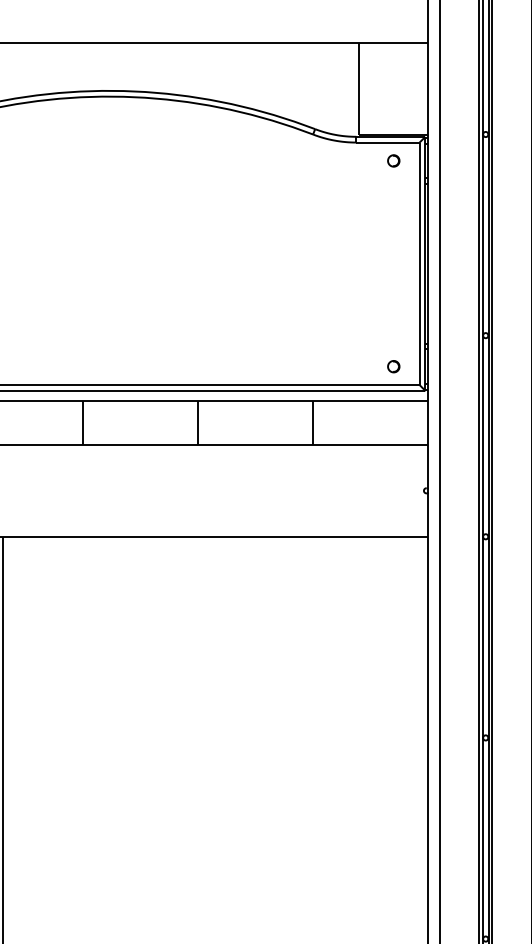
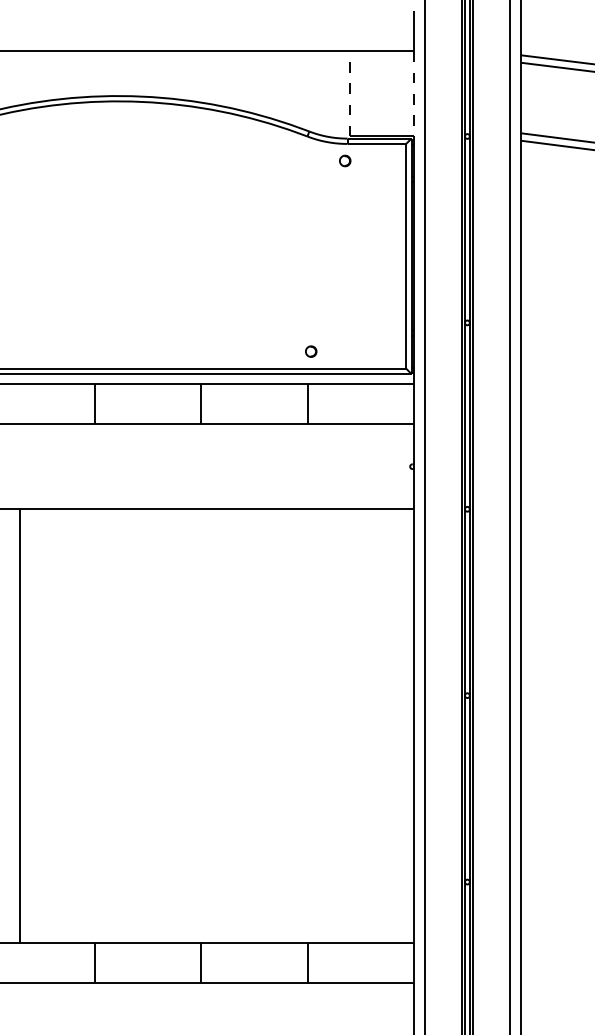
line: (359, 88) -> (350, 93), solid -> dashed
line: (428, 88) -> (414, 93), solid -> dashed
part: (394, 160) -> (345, 160), moved
part: (394, 366) -> (311, 351), moved

